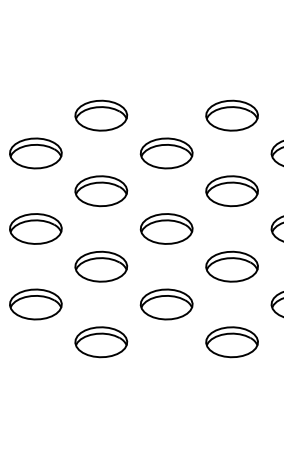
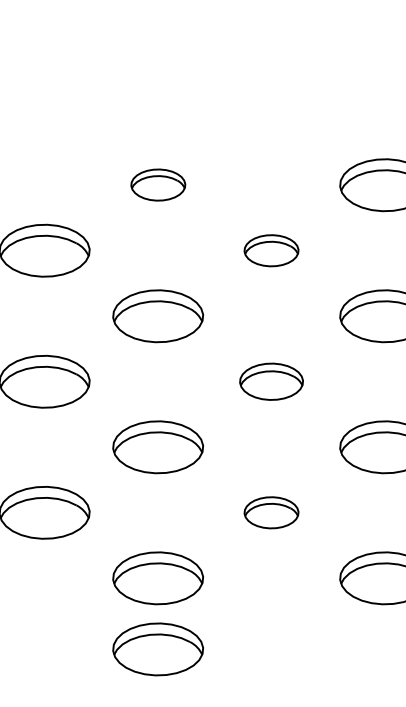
part: (101, 115) -> (158, 184), size x0.6
part: (166, 153) -> (271, 250), size x0.6
part: (166, 228) -> (271, 380), size x0.7
part: (166, 304) -> (271, 512), size x0.6
part: (101, 383) -> (158, 649), added

